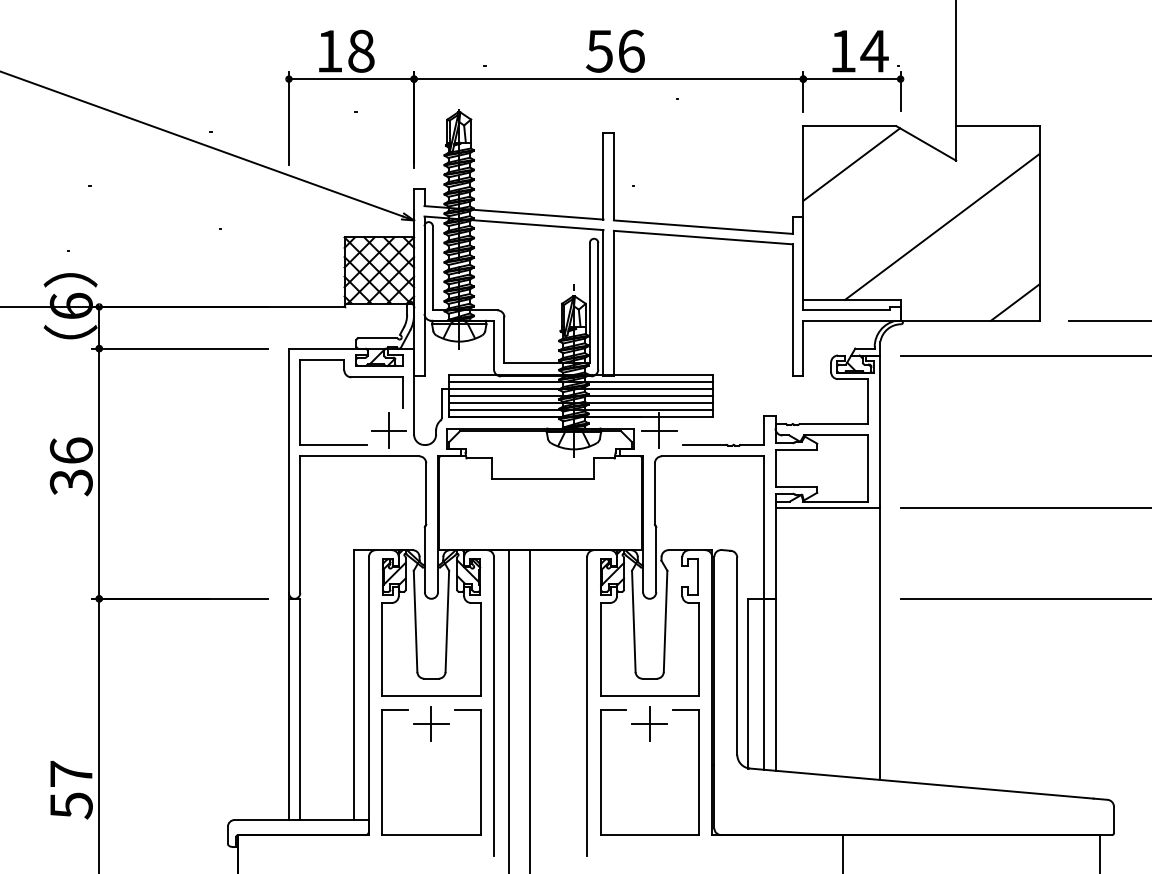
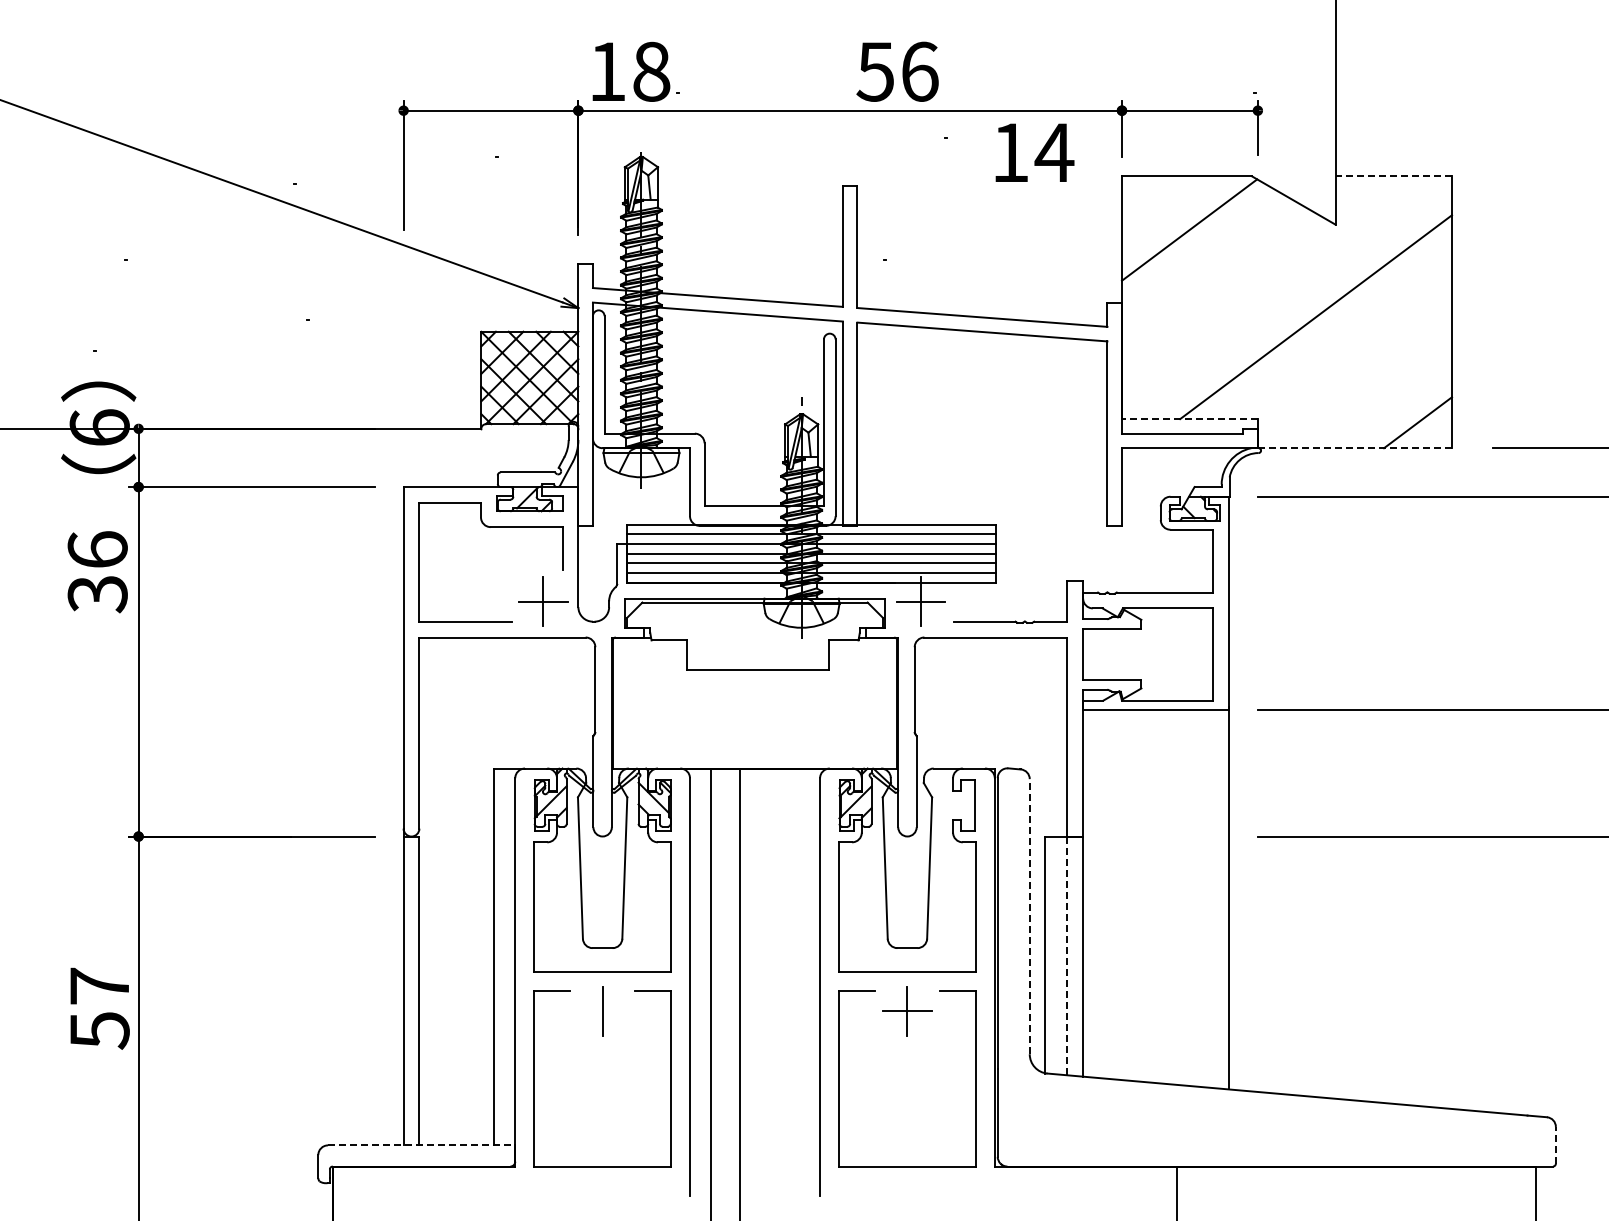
text: (346, 51) -> (631, 71), moved
text: (615, 51) -> (897, 71), moved
text: (860, 51) -> (1034, 152), moved
line: (997, 126) -> (1393, 176), solid -> dashed
line: (851, 300) -> (1189, 419), solid -> dashed
line: (970, 321) -> (1355, 448), solid -> dashed
text: (71, 467) -> (97, 572), moved
line: (737, 656) -> (1029, 916), solid -> dashed
line: (764, 684) -> (1067, 956), solid -> dashed
line: (431, 724) -> (602, 1011), removed
text: (71, 789) -> (99, 1008), moved
line: (1113, 819) -> (1555, 1144), solid -> dashed
line: (301, 820) -> (421, 1145), solid -> dashed

